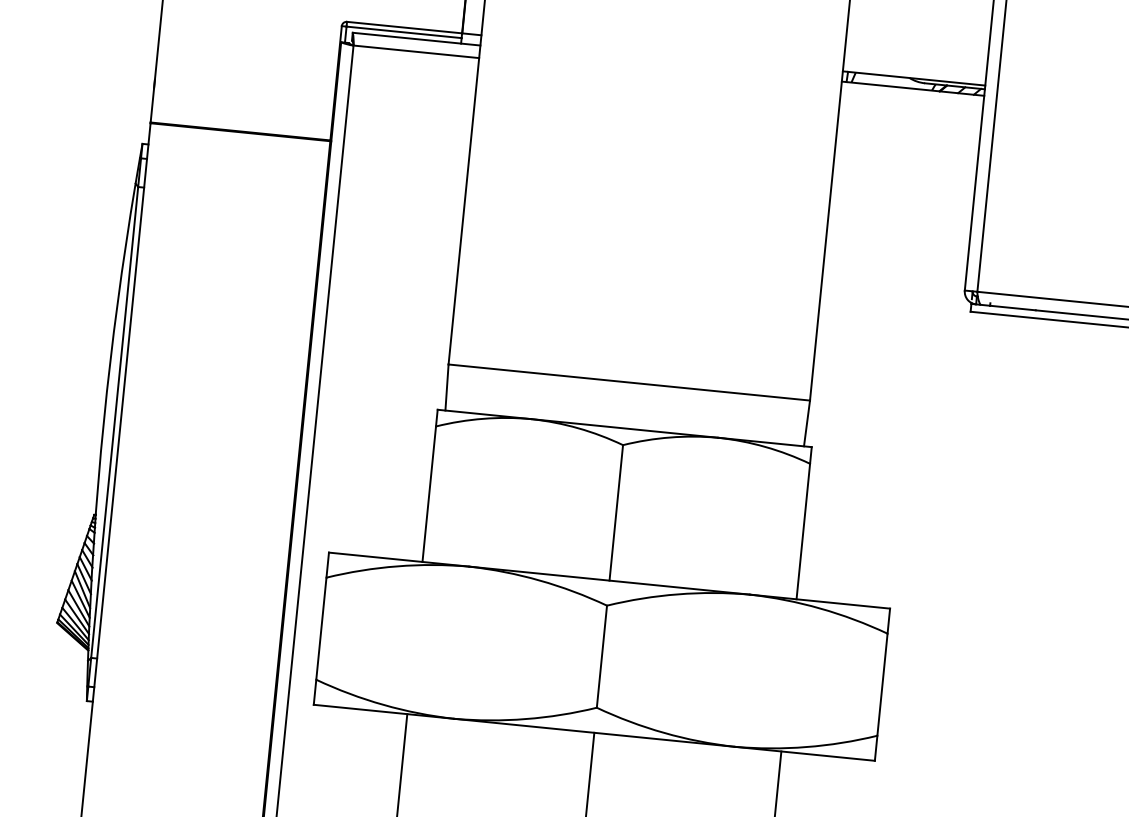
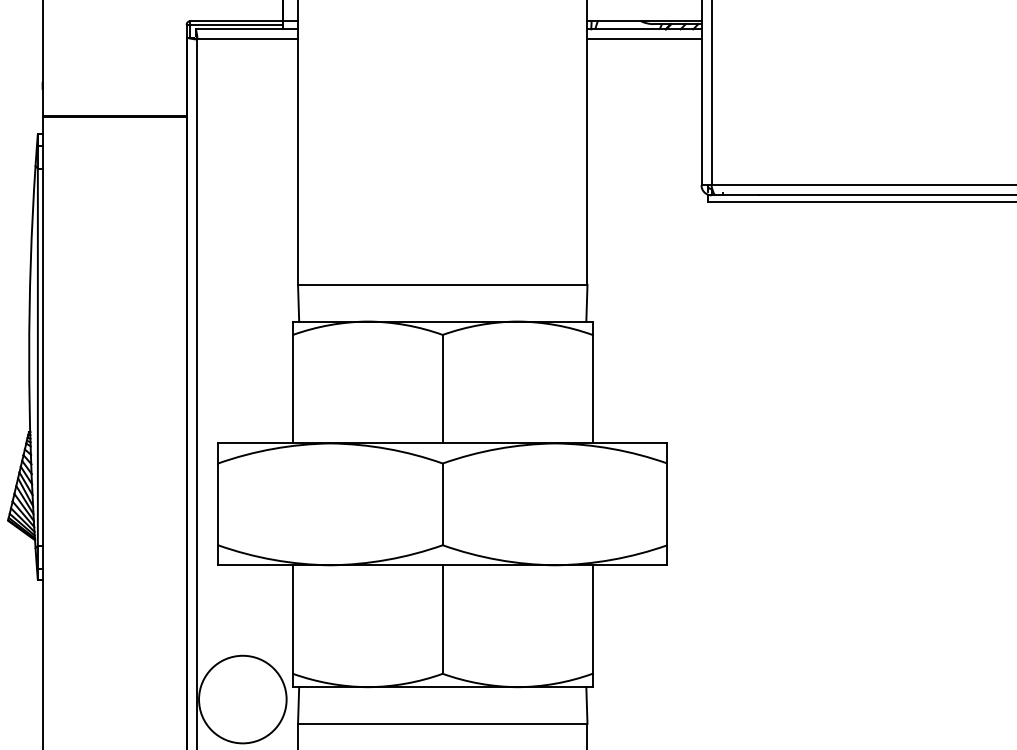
line: (911, 101) -> (644, 39), added

